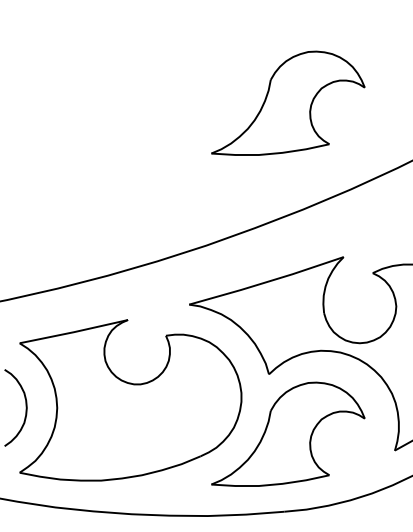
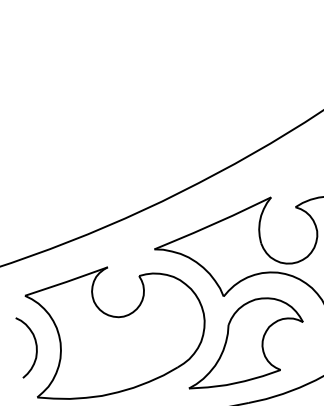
part: (288, 102) -> (213, 81), removed

